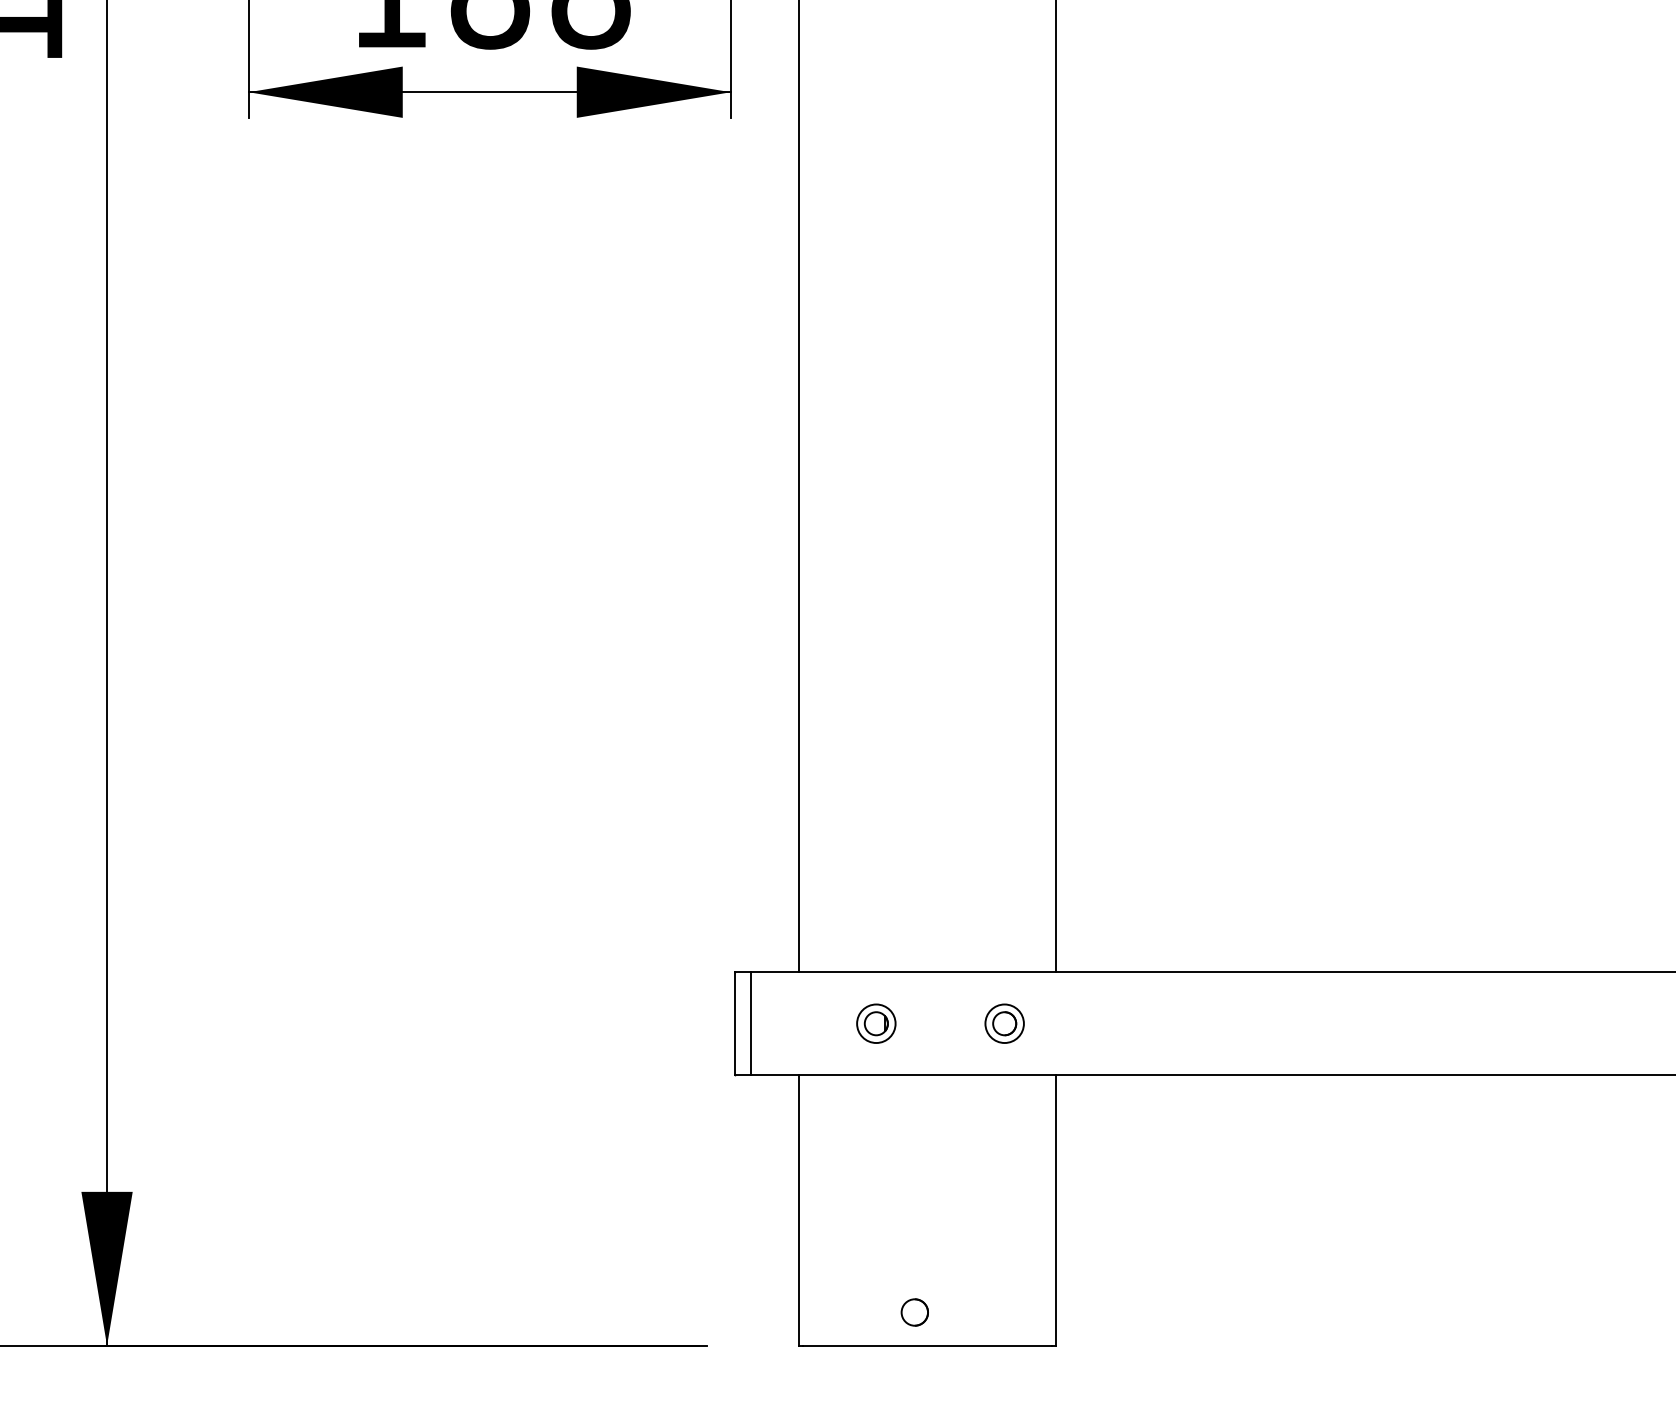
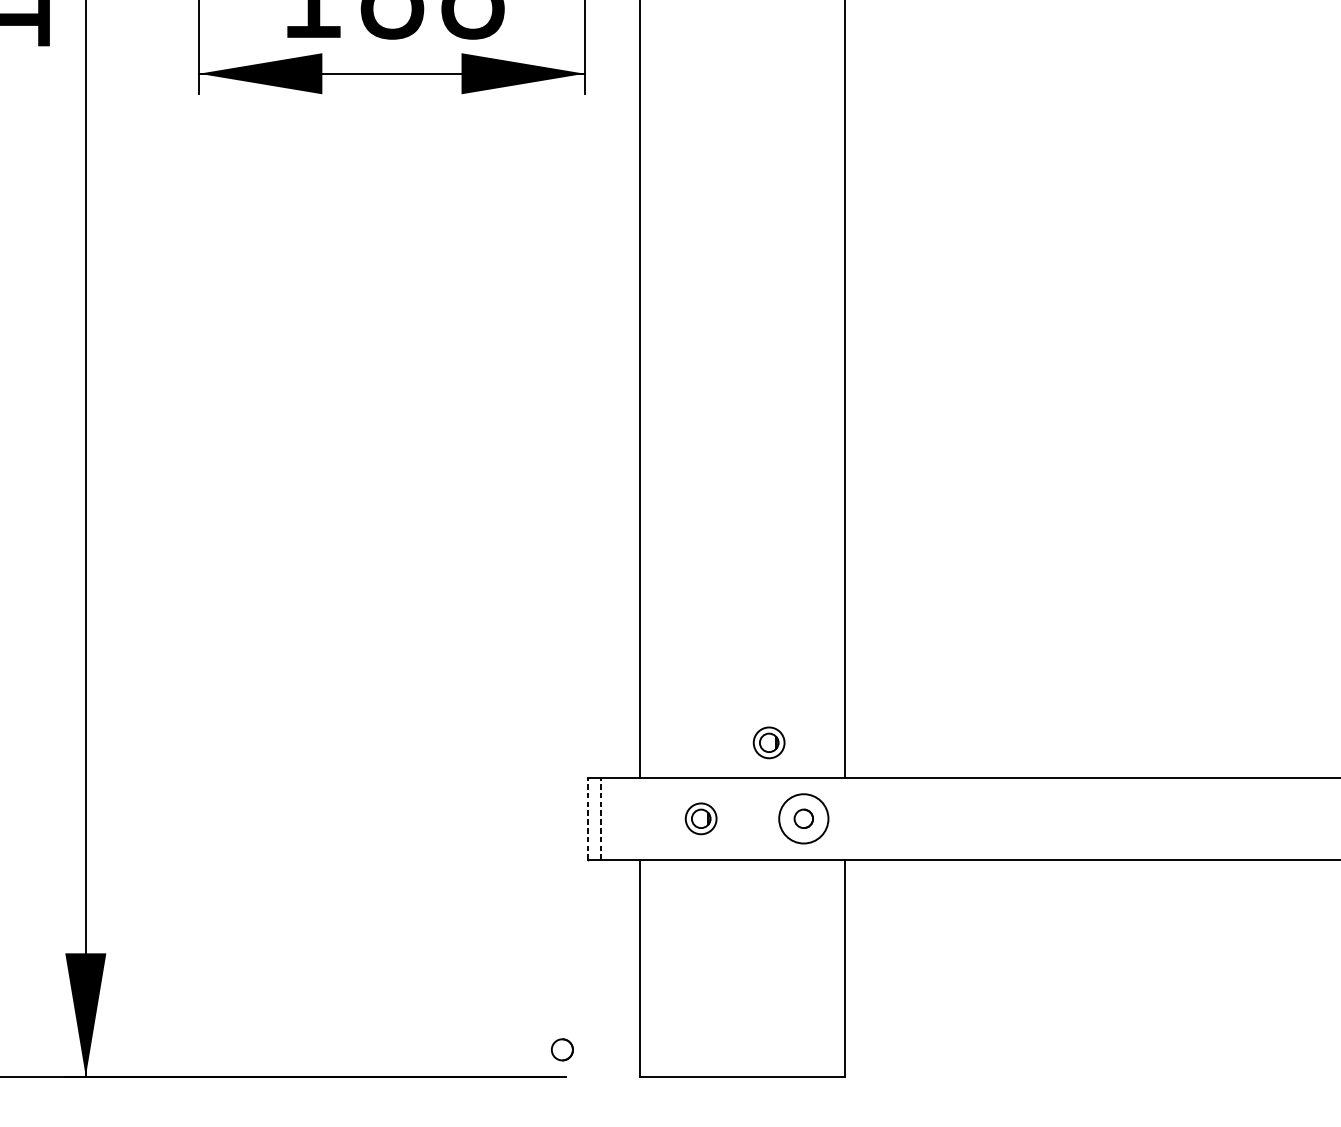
part: (961, 928) -> (769, 742), added
line: (735, 1023) -> (588, 818), solid -> dashed
line: (750, 1023) -> (600, 818), solid -> dashed
circle: (1004, 1023) -> (803, 818), size x1.6
circle: (914, 1312) -> (562, 1049), moved

